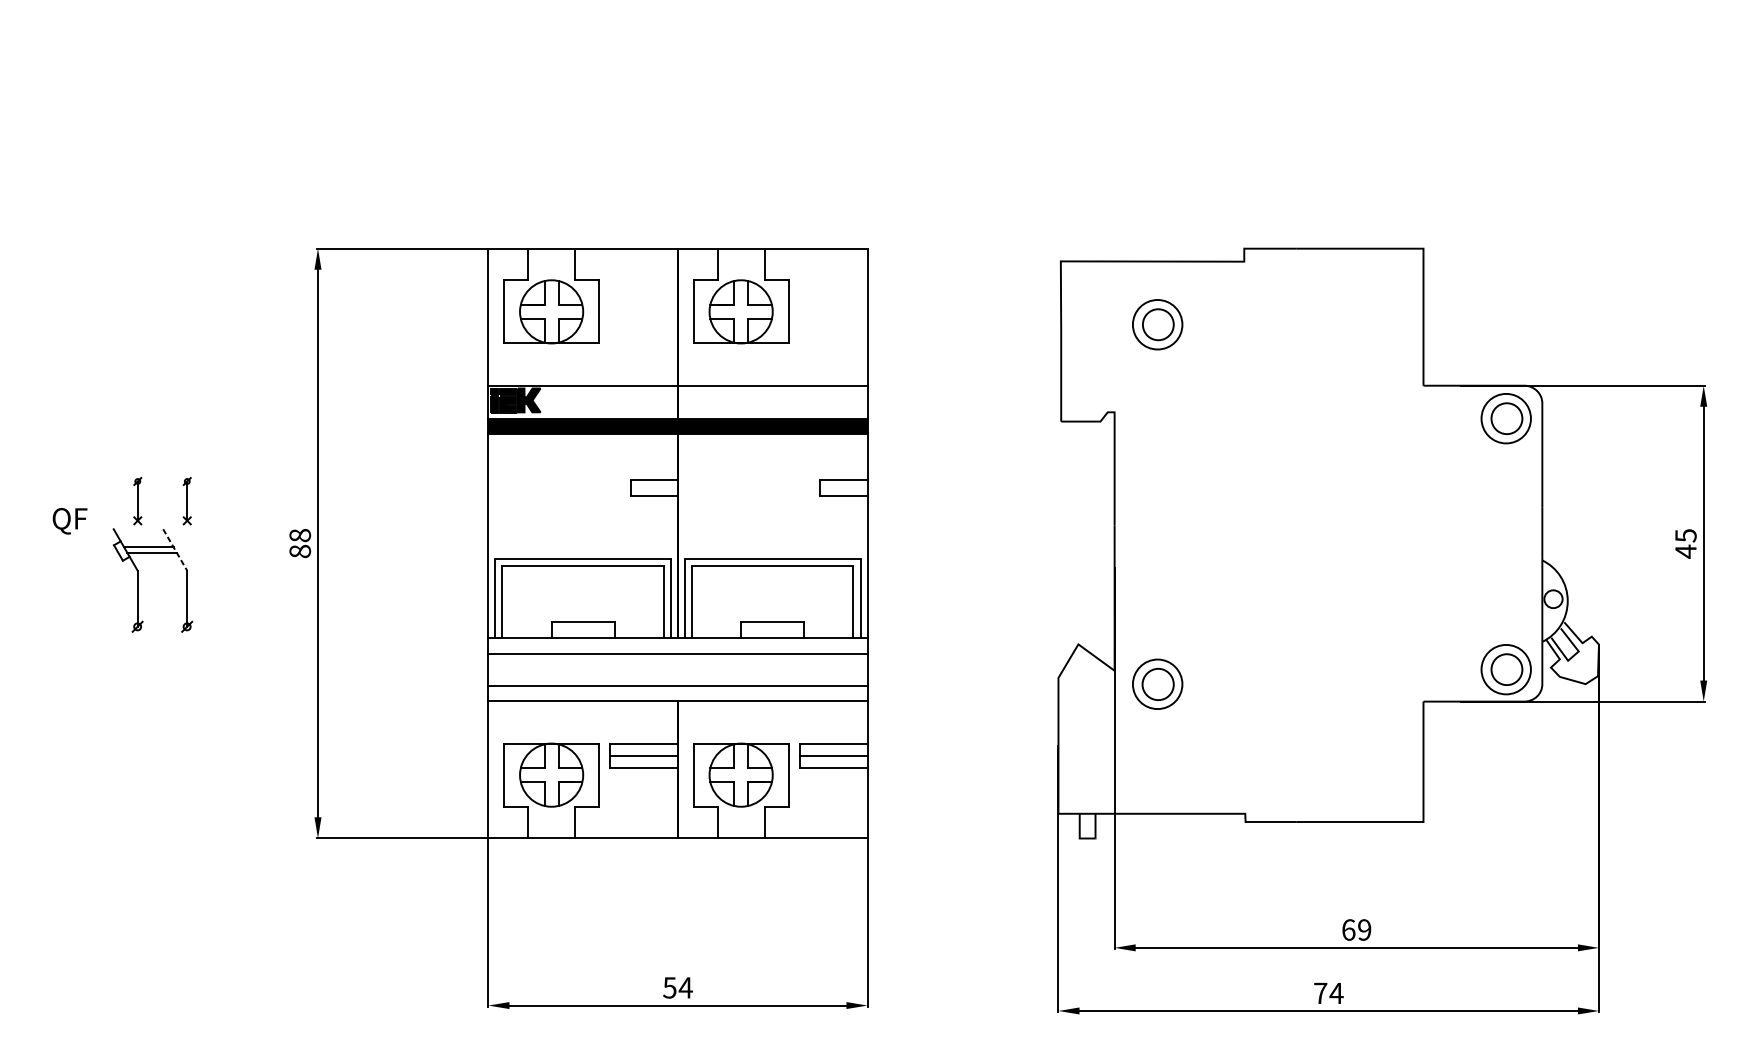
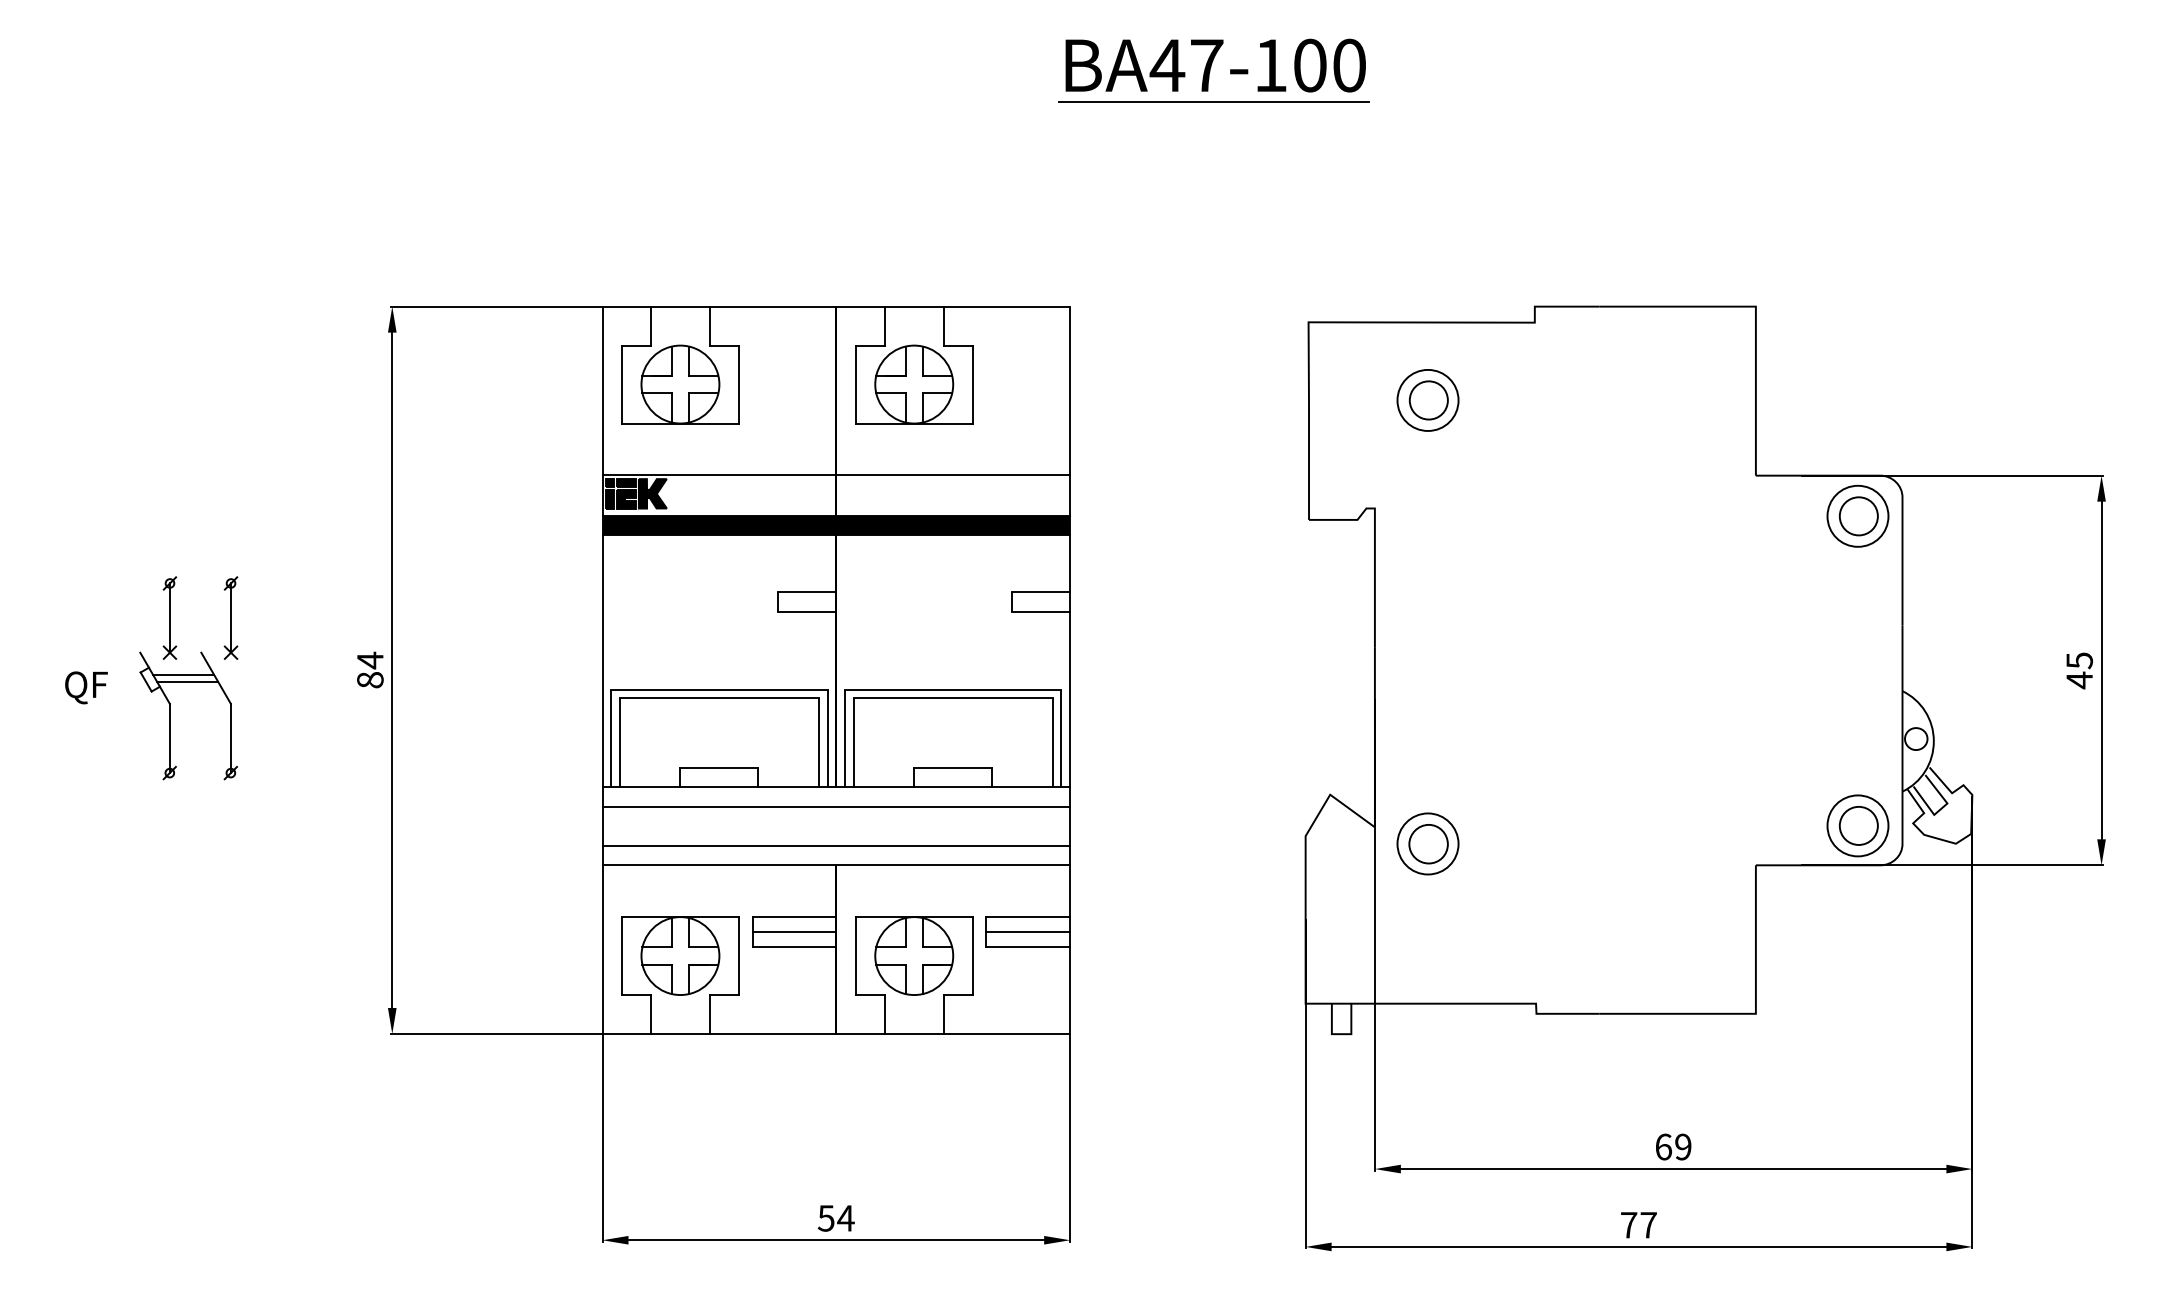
part: (983, 57) -> (1213, 70), added
part: (137, 500) -> (169, 617), size x1.43
part: (186, 500) -> (230, 617), size x1.43
text: (70, 520) -> (86, 687), moved
text: (300, 535) -> (370, 660), 88 -> 84
line: (175, 550) -> (216, 678), dashed -> solid
text: (1336, 993) -> (1648, 1225), 74 -> 77

